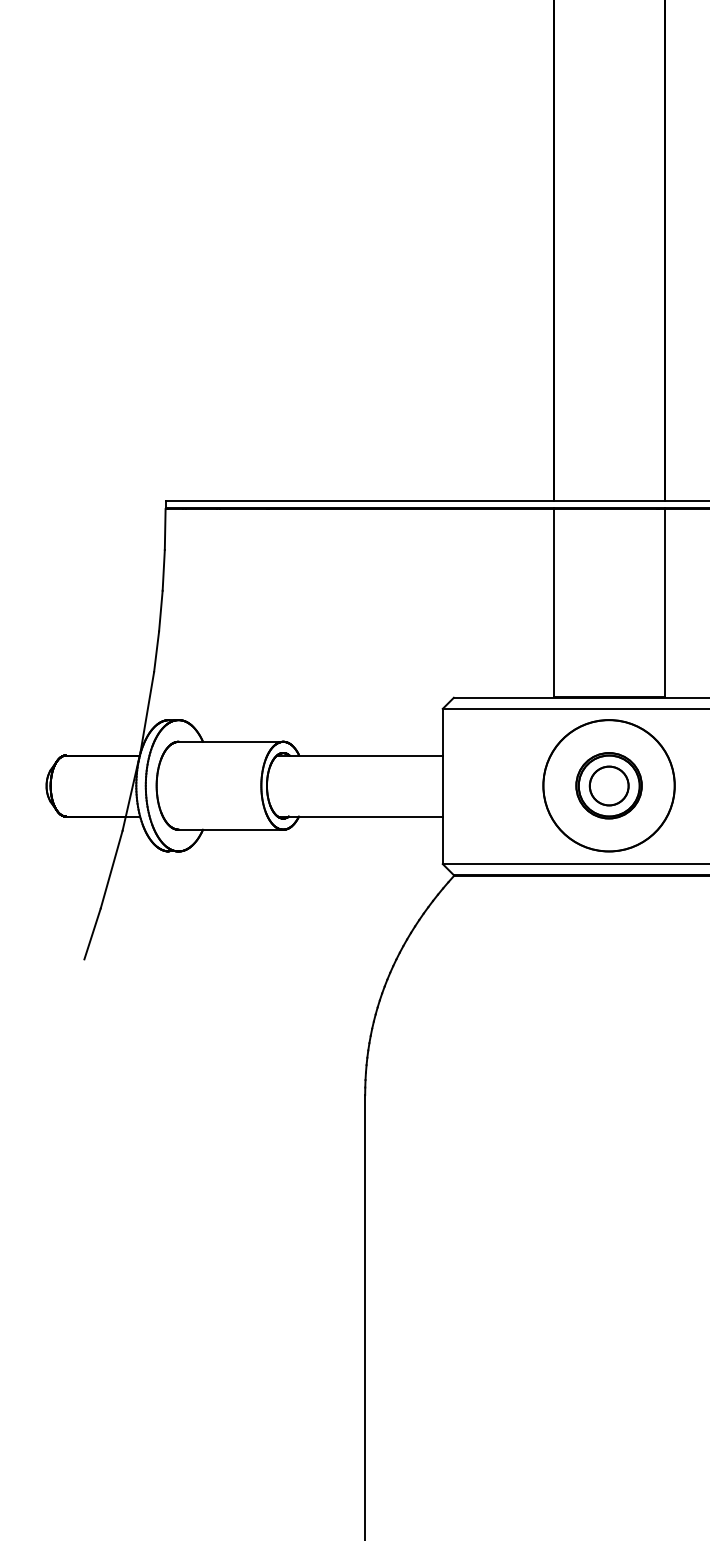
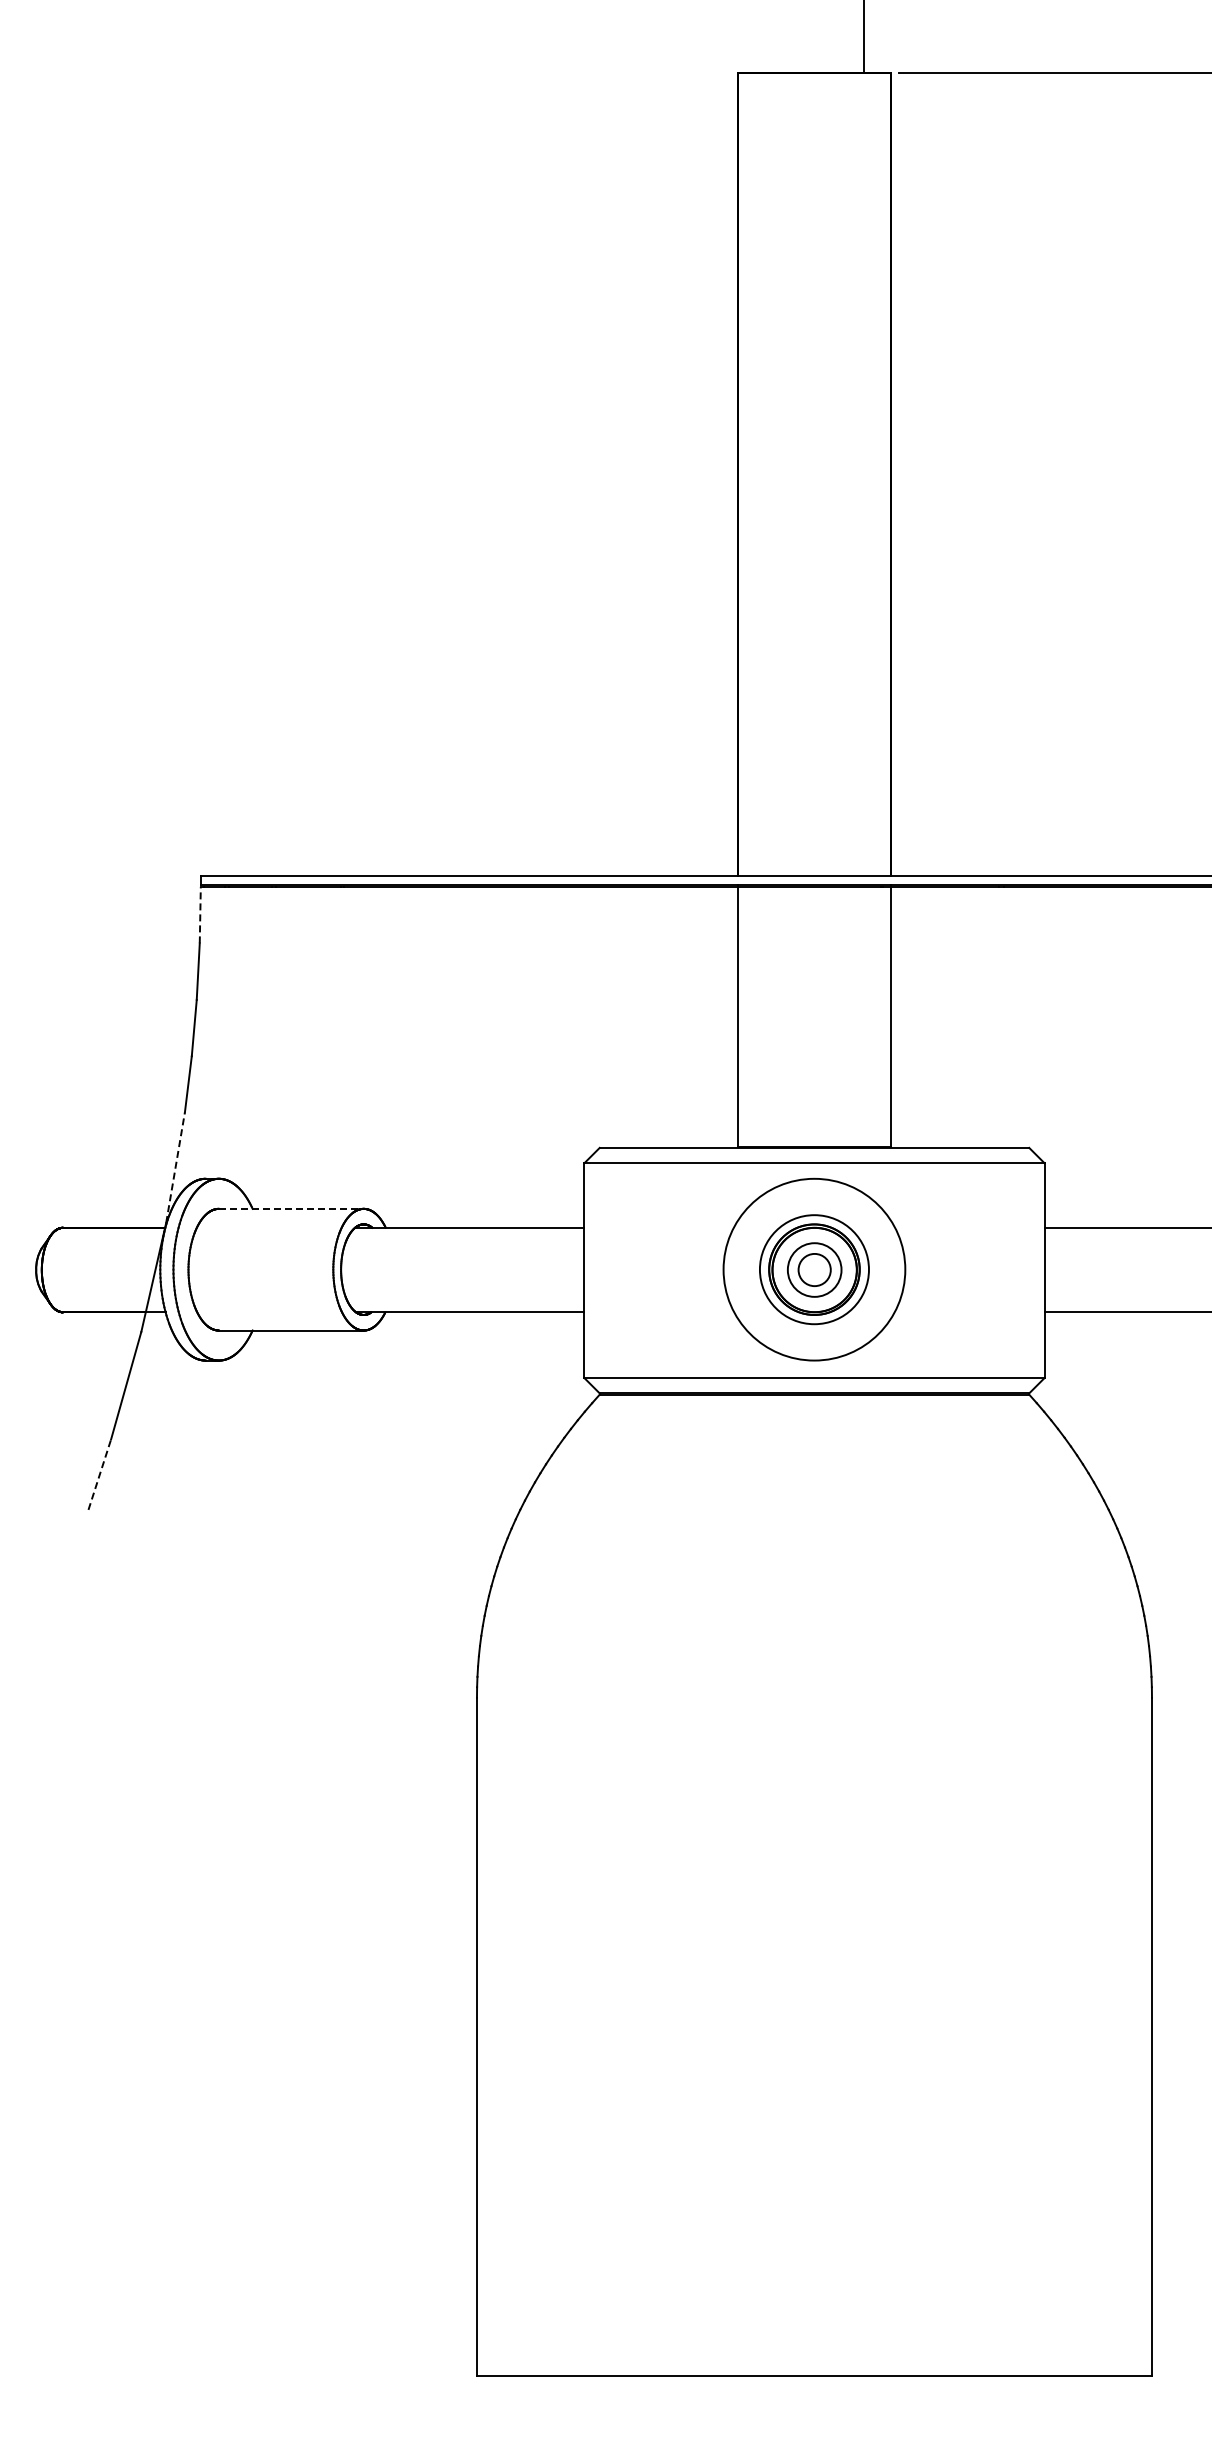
line: (165, 529) -> (200, 914), solid -> dashed
line: (147, 711) -> (175, 1167), solid -> dashed
line: (231, 741) -> (291, 1208), solid -> dashed
circle: (609, 785) -> (814, 1269), size x0.6
circle: (609, 785) -> (814, 1269), size x0.6
line: (92, 933) -> (99, 1474), solid -> dashed

